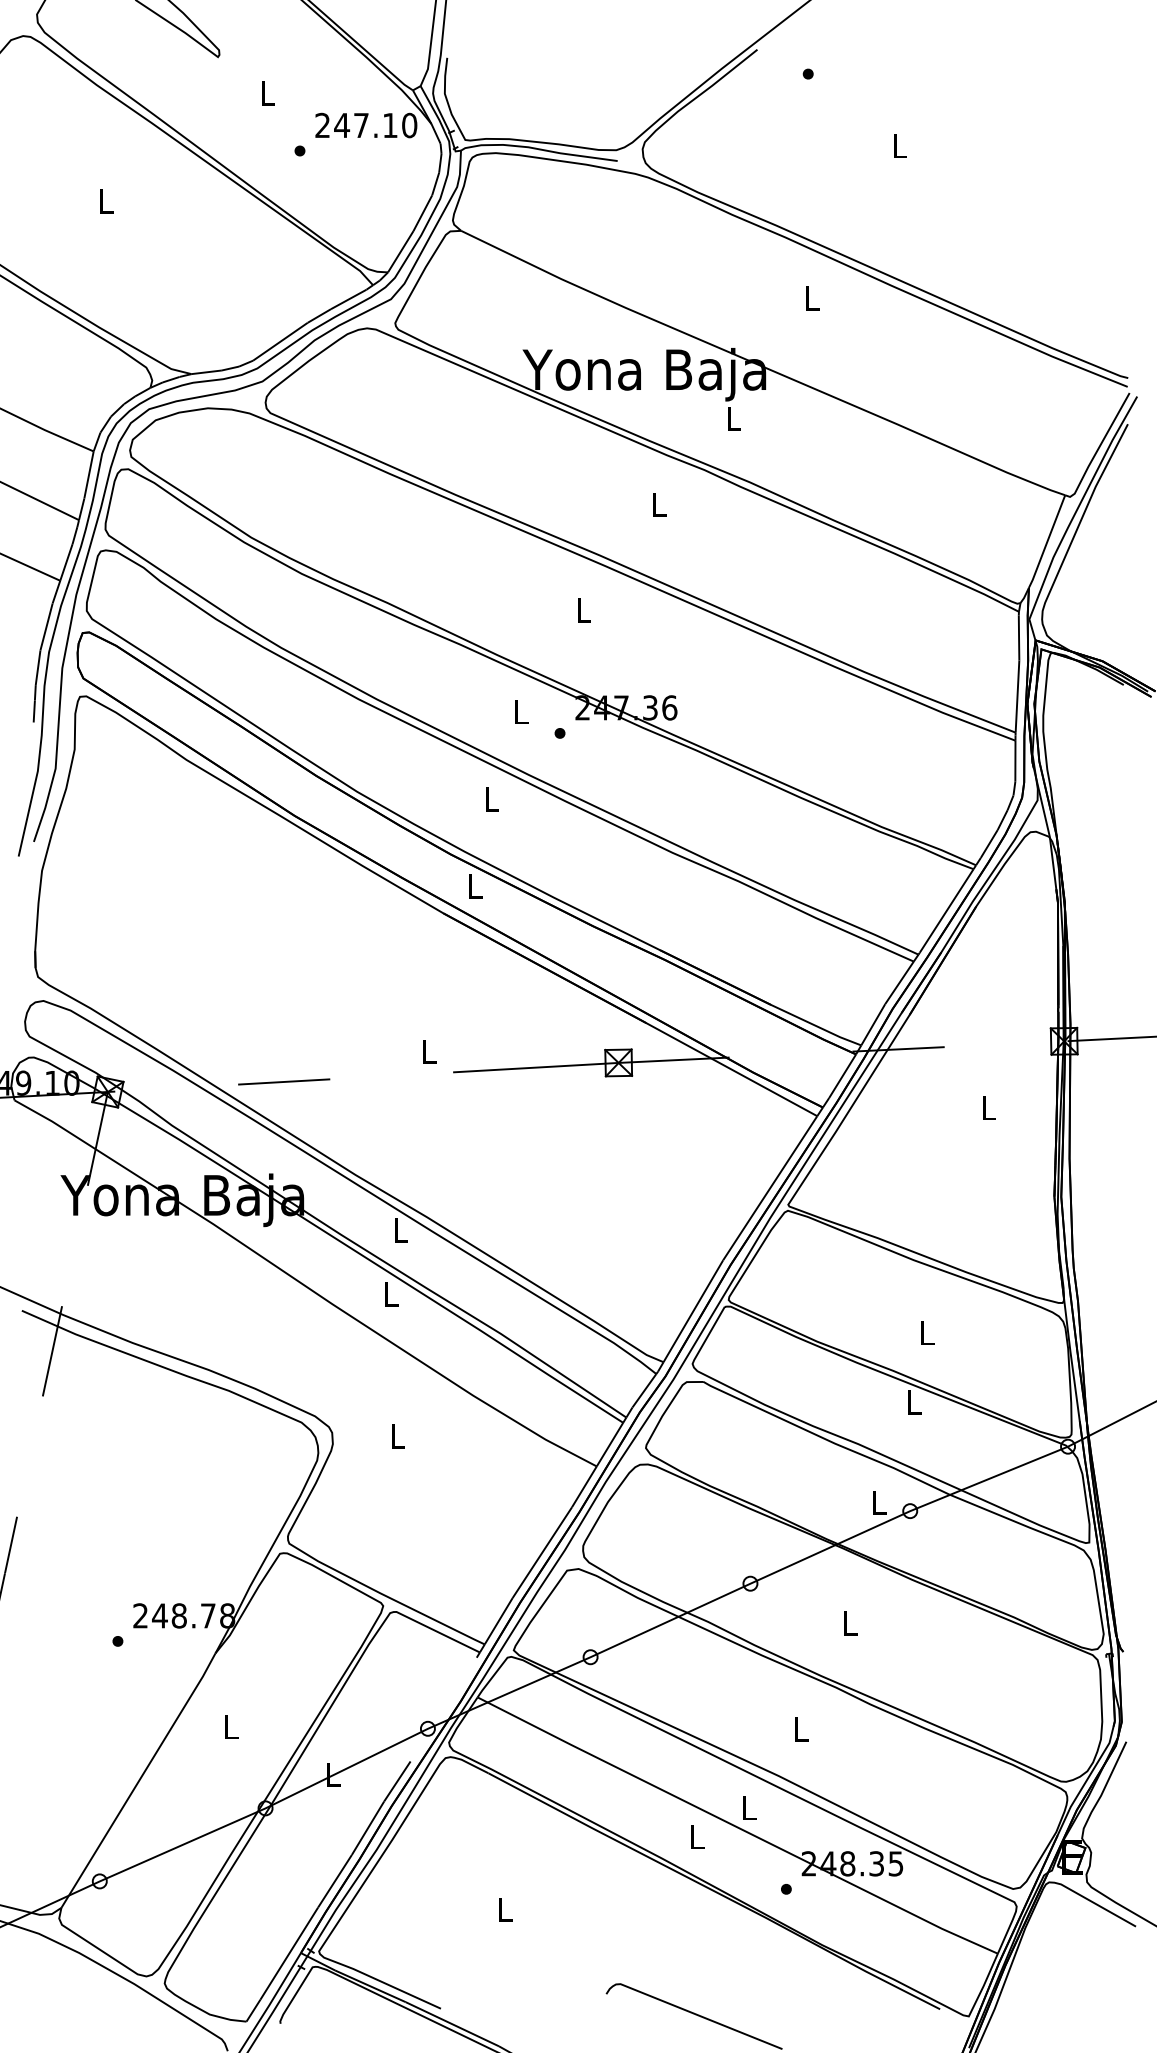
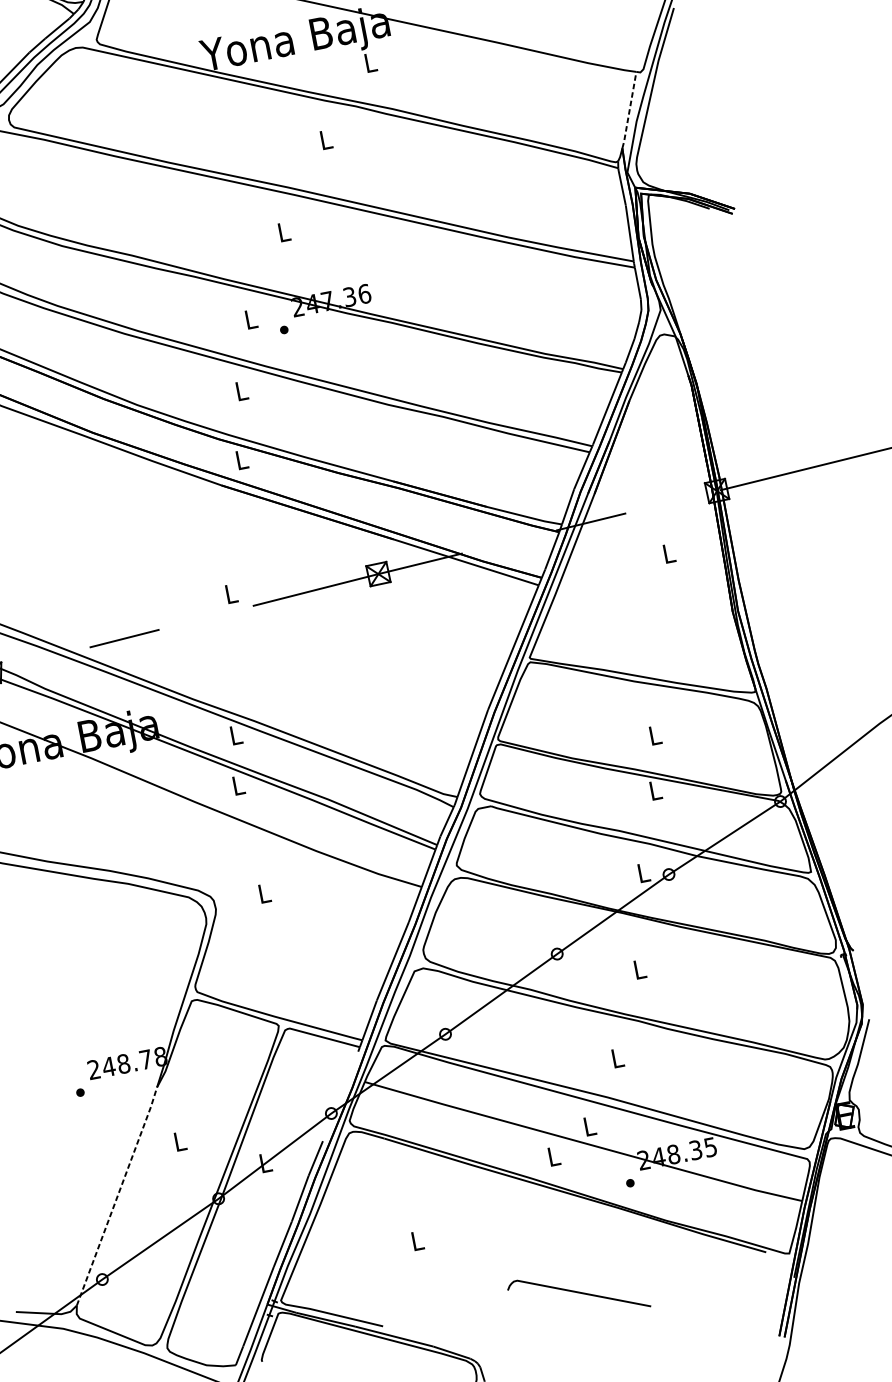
line: (1047, 541) -> (629, 110), solid -> dashed
line: (139, 1780) -> (117, 1196), solid -> dashed

